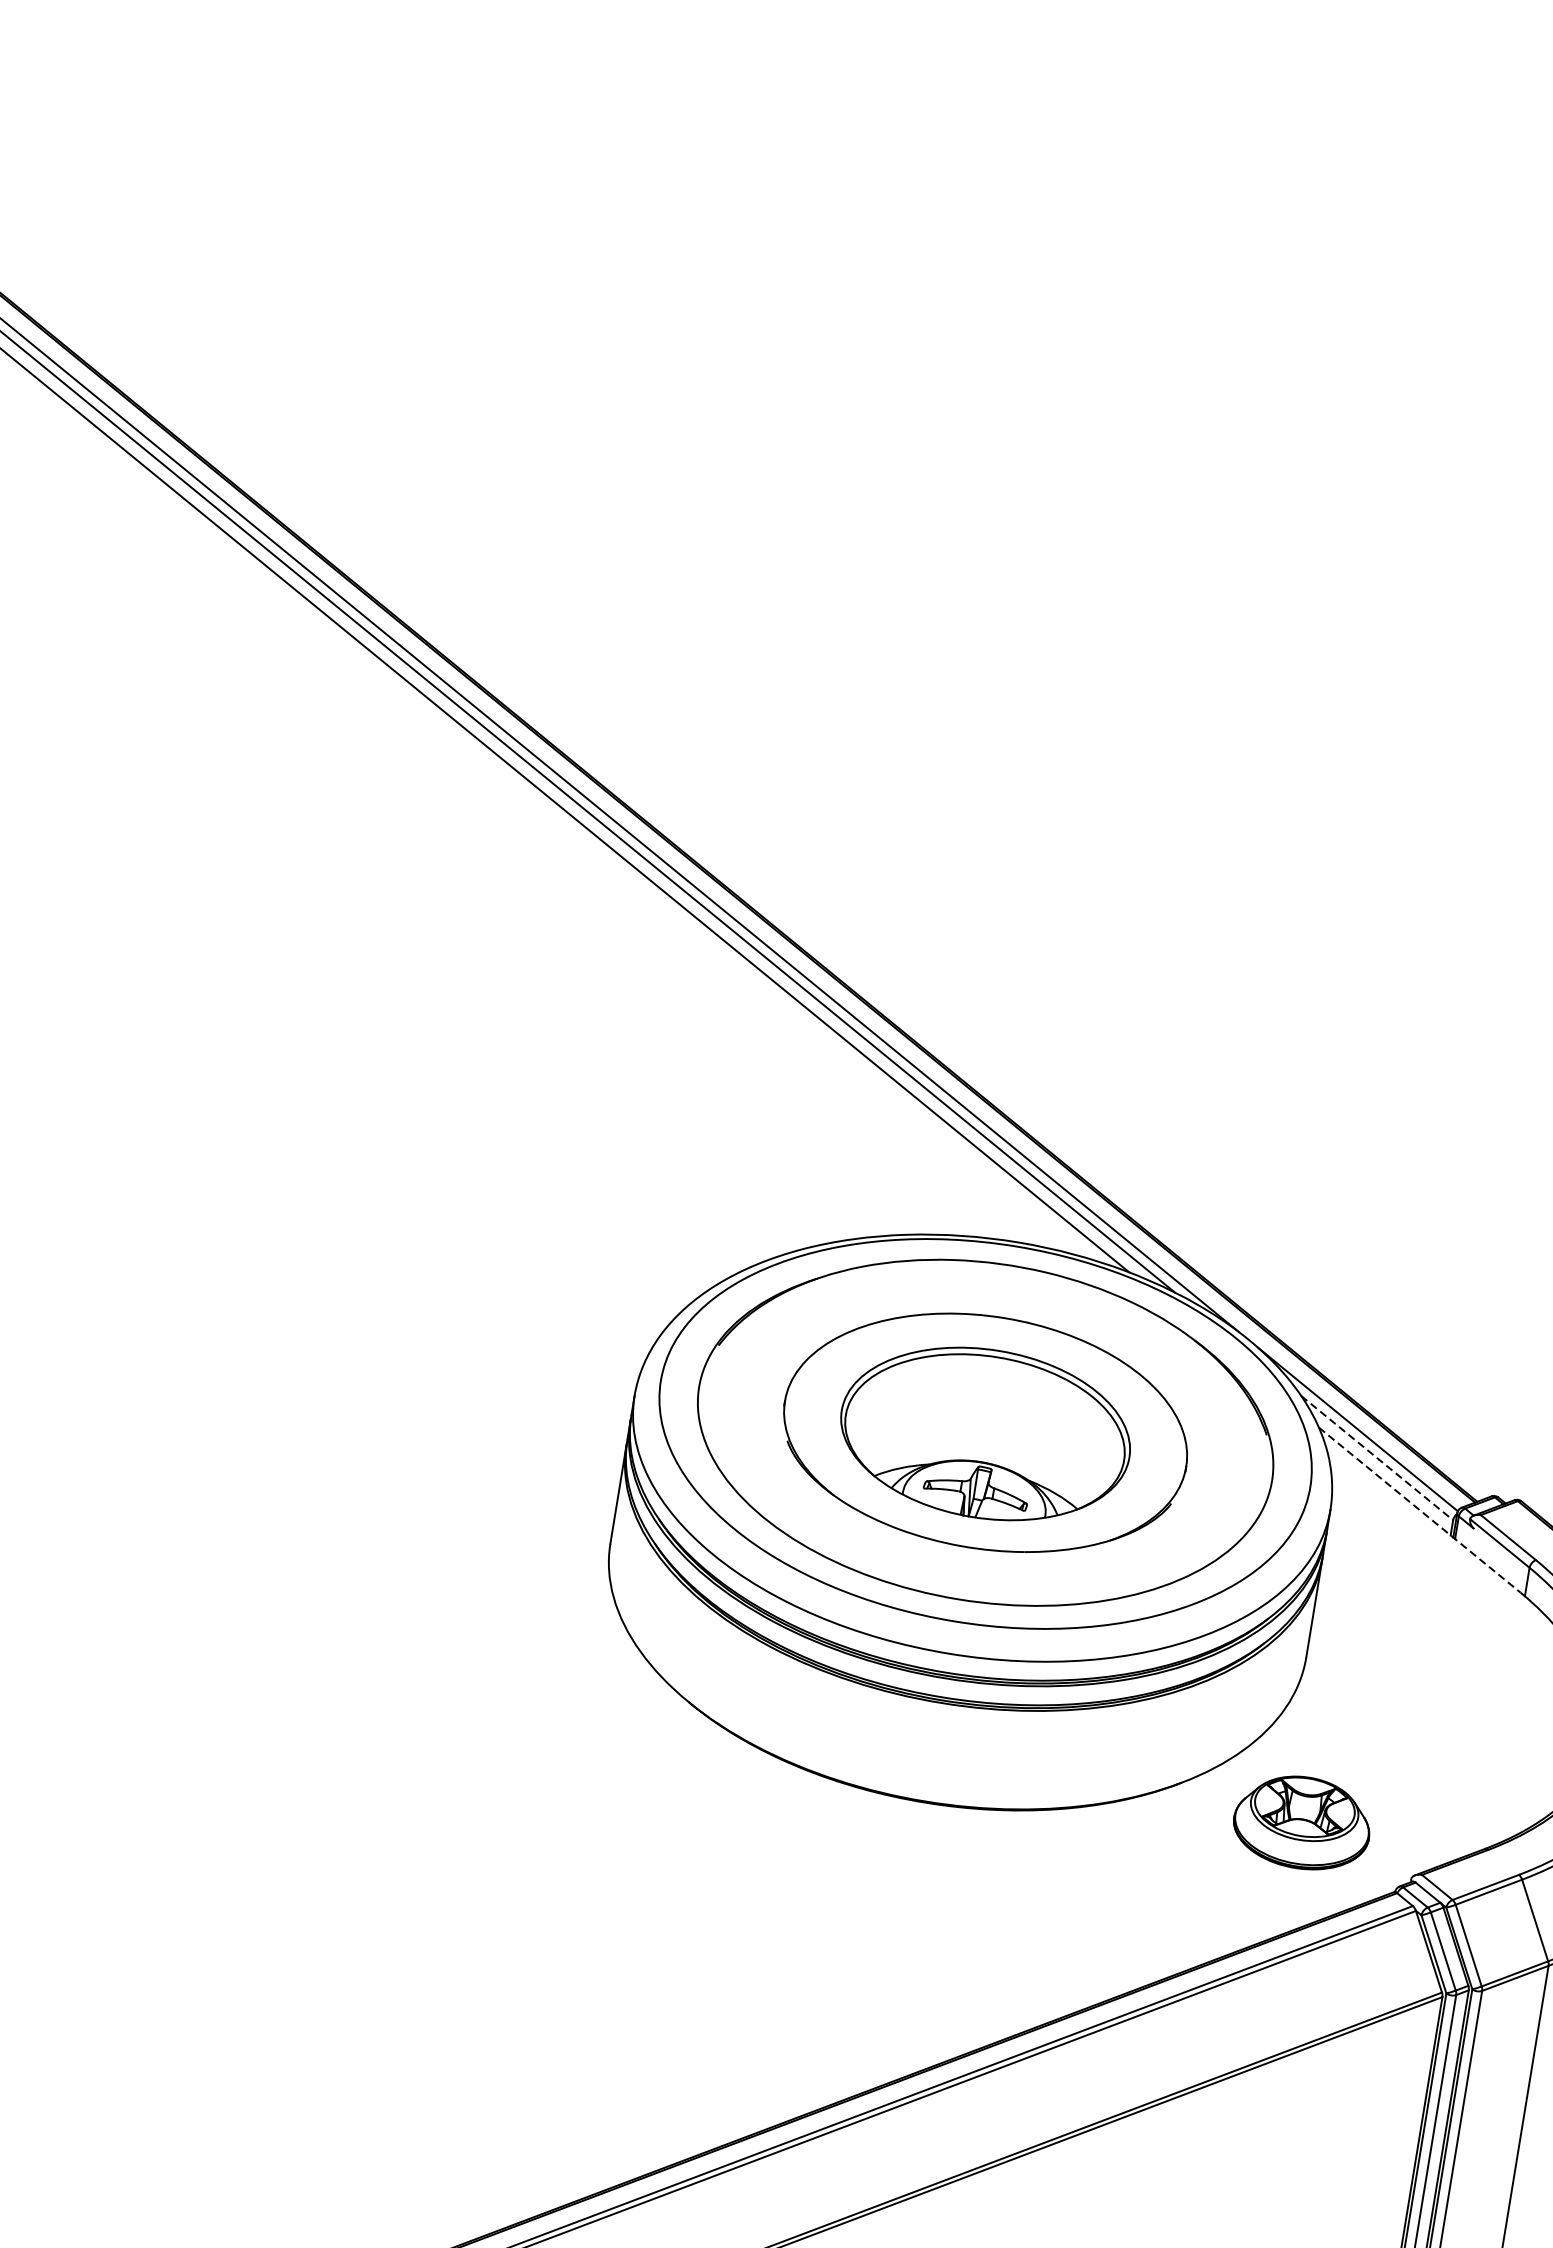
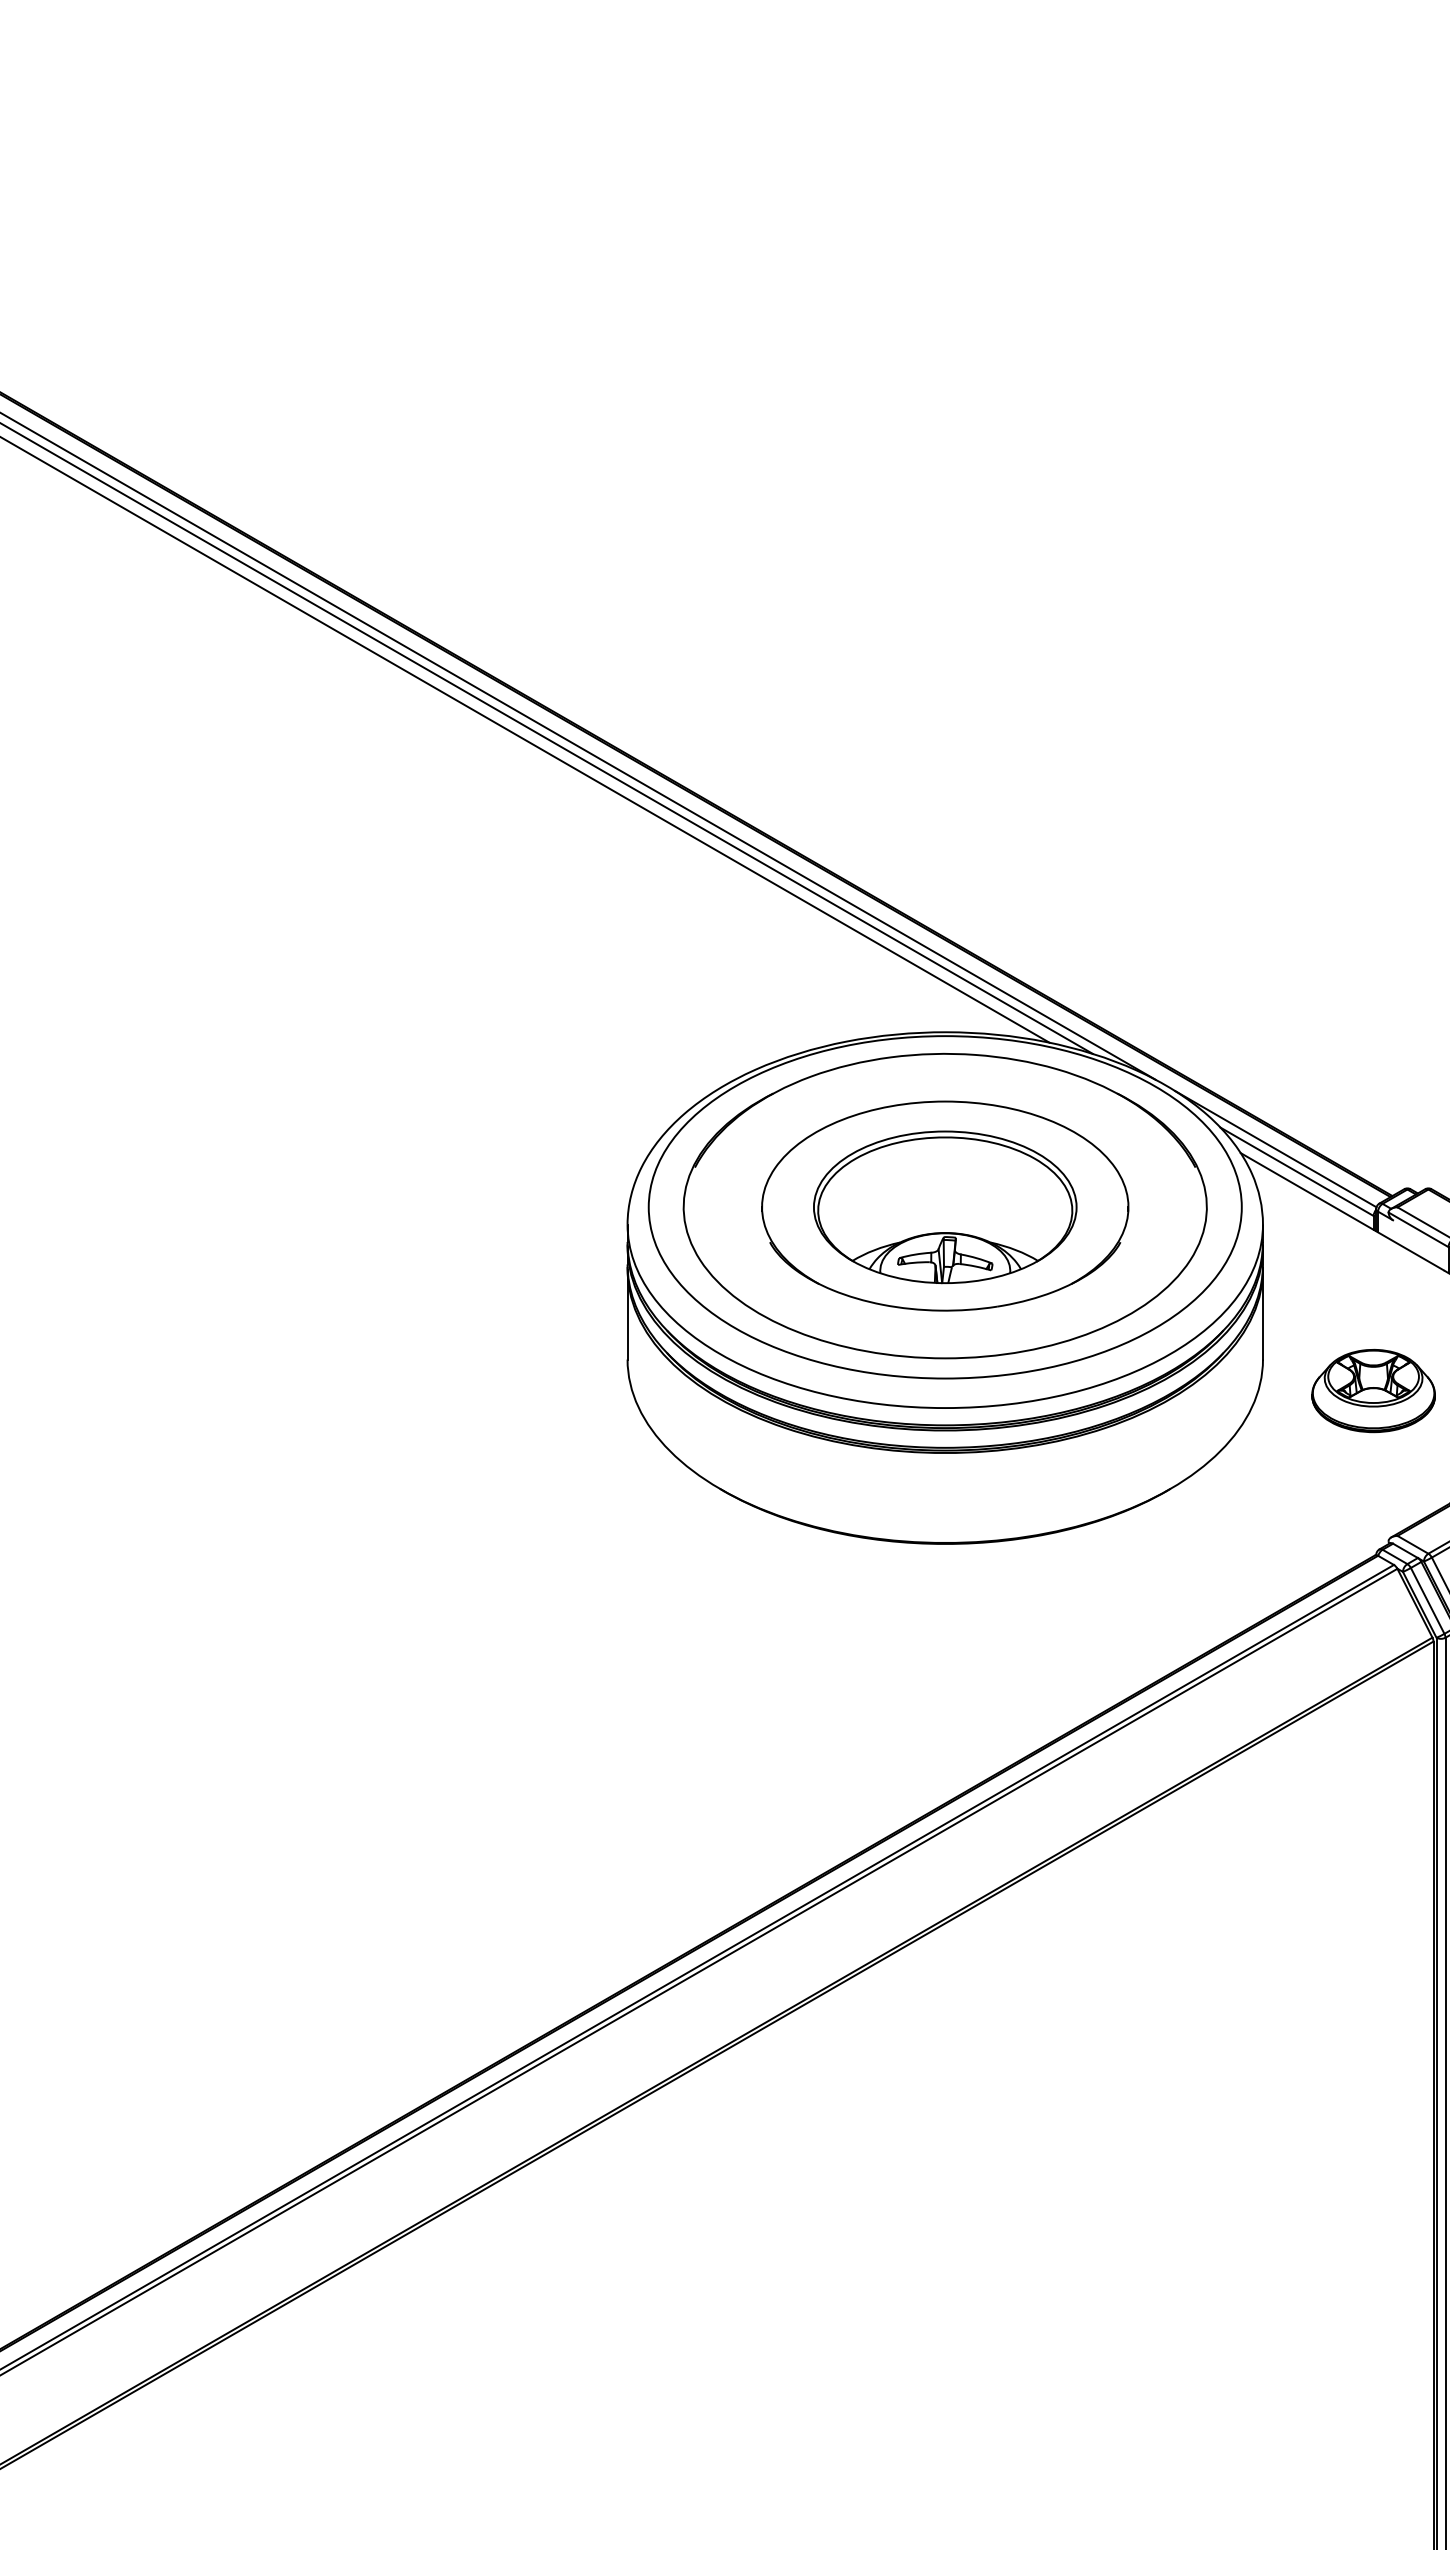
line: (1377, 1459) -> (1297, 1172), dashed -> solid
line: (1419, 1510) -> (1342, 1212), dashed -> solid
part: (1302, 1822) -> (1373, 1390), moved

